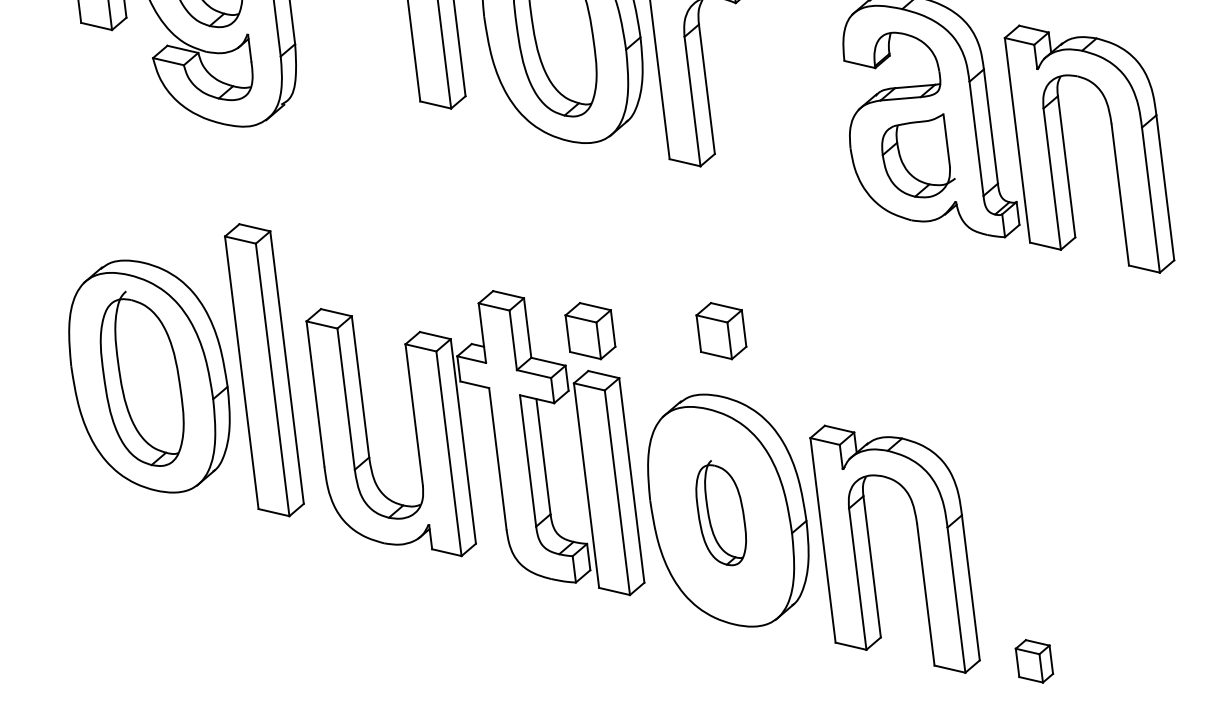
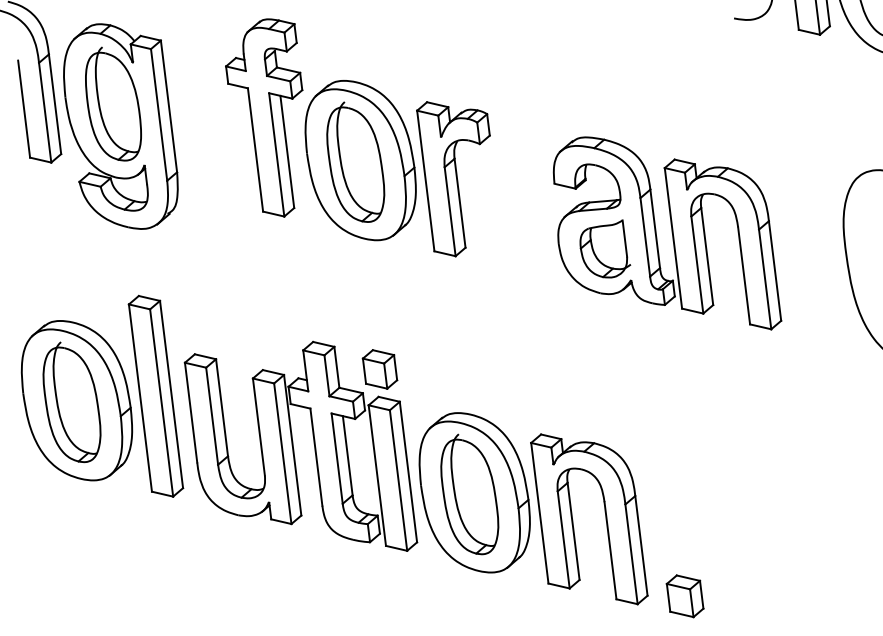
part: (720, 331) -> (469, 369), removed
part: (720, 513) -> (469, 494), size x1.67
part: (1033, 661) -> (684, 596), size x1.43

